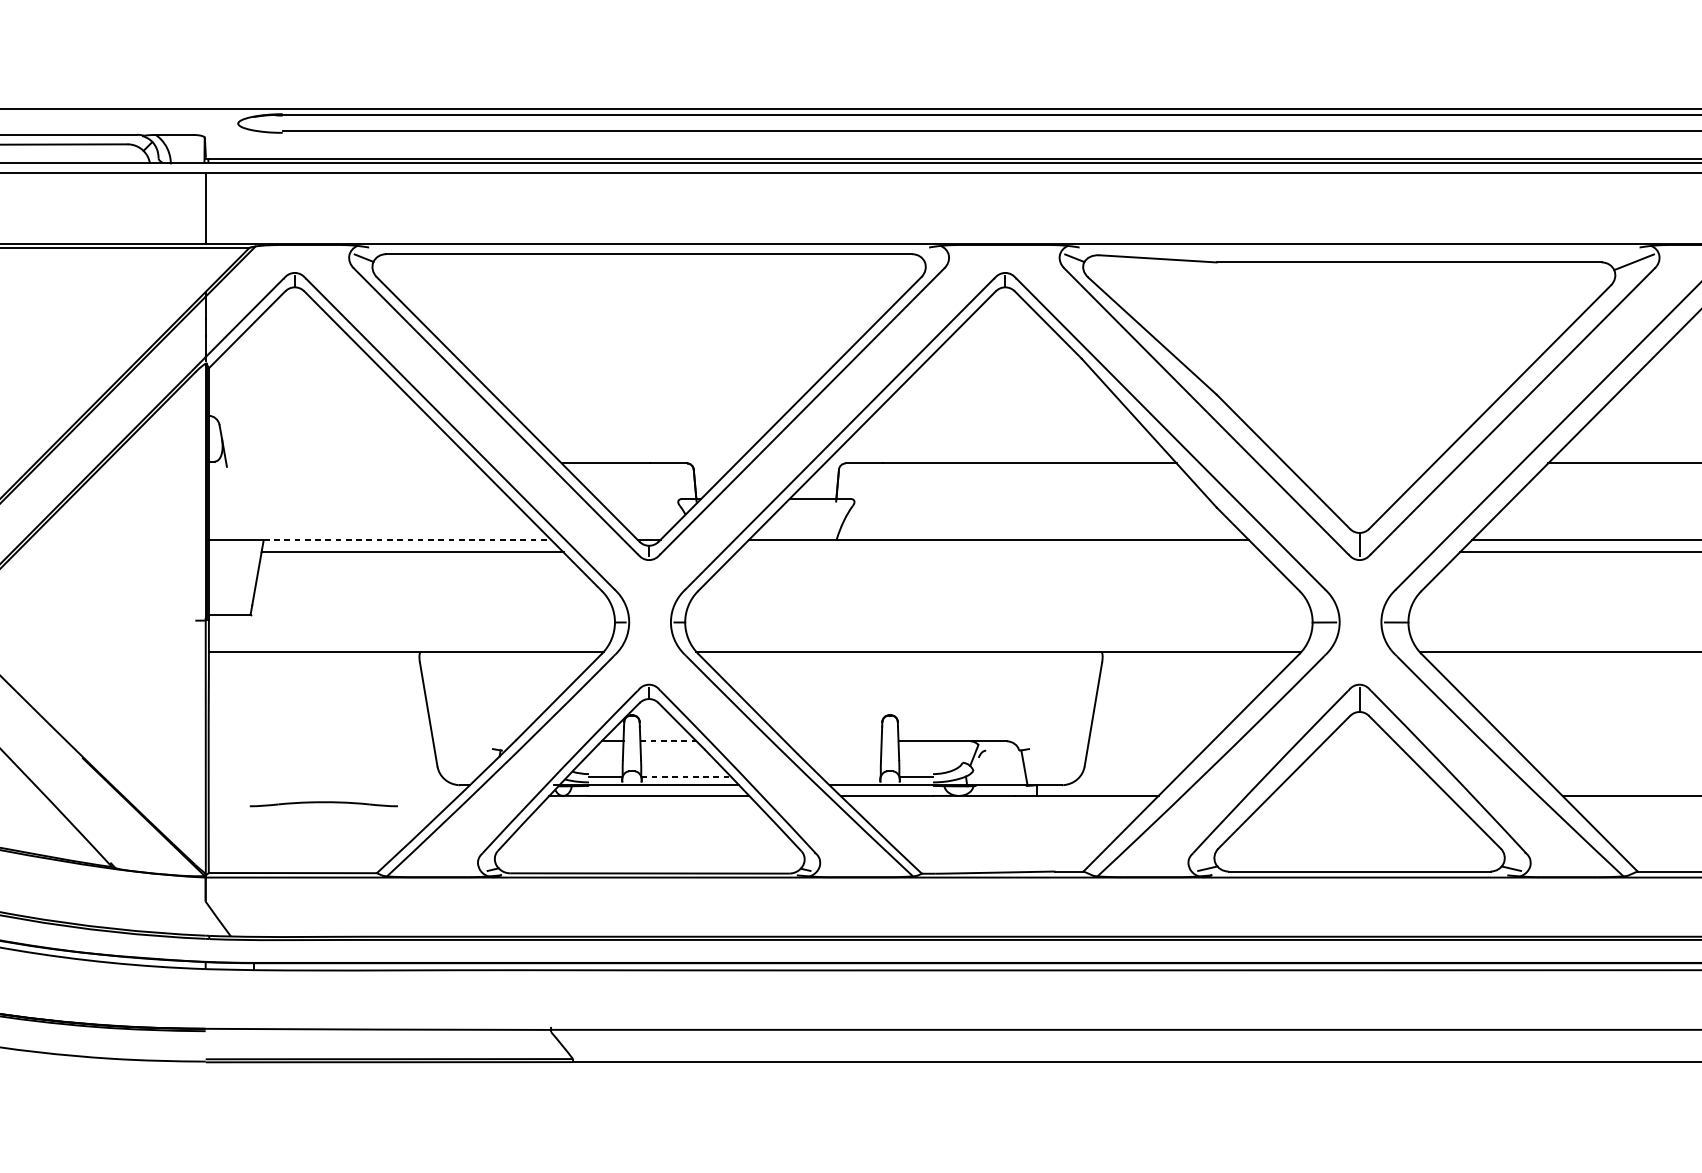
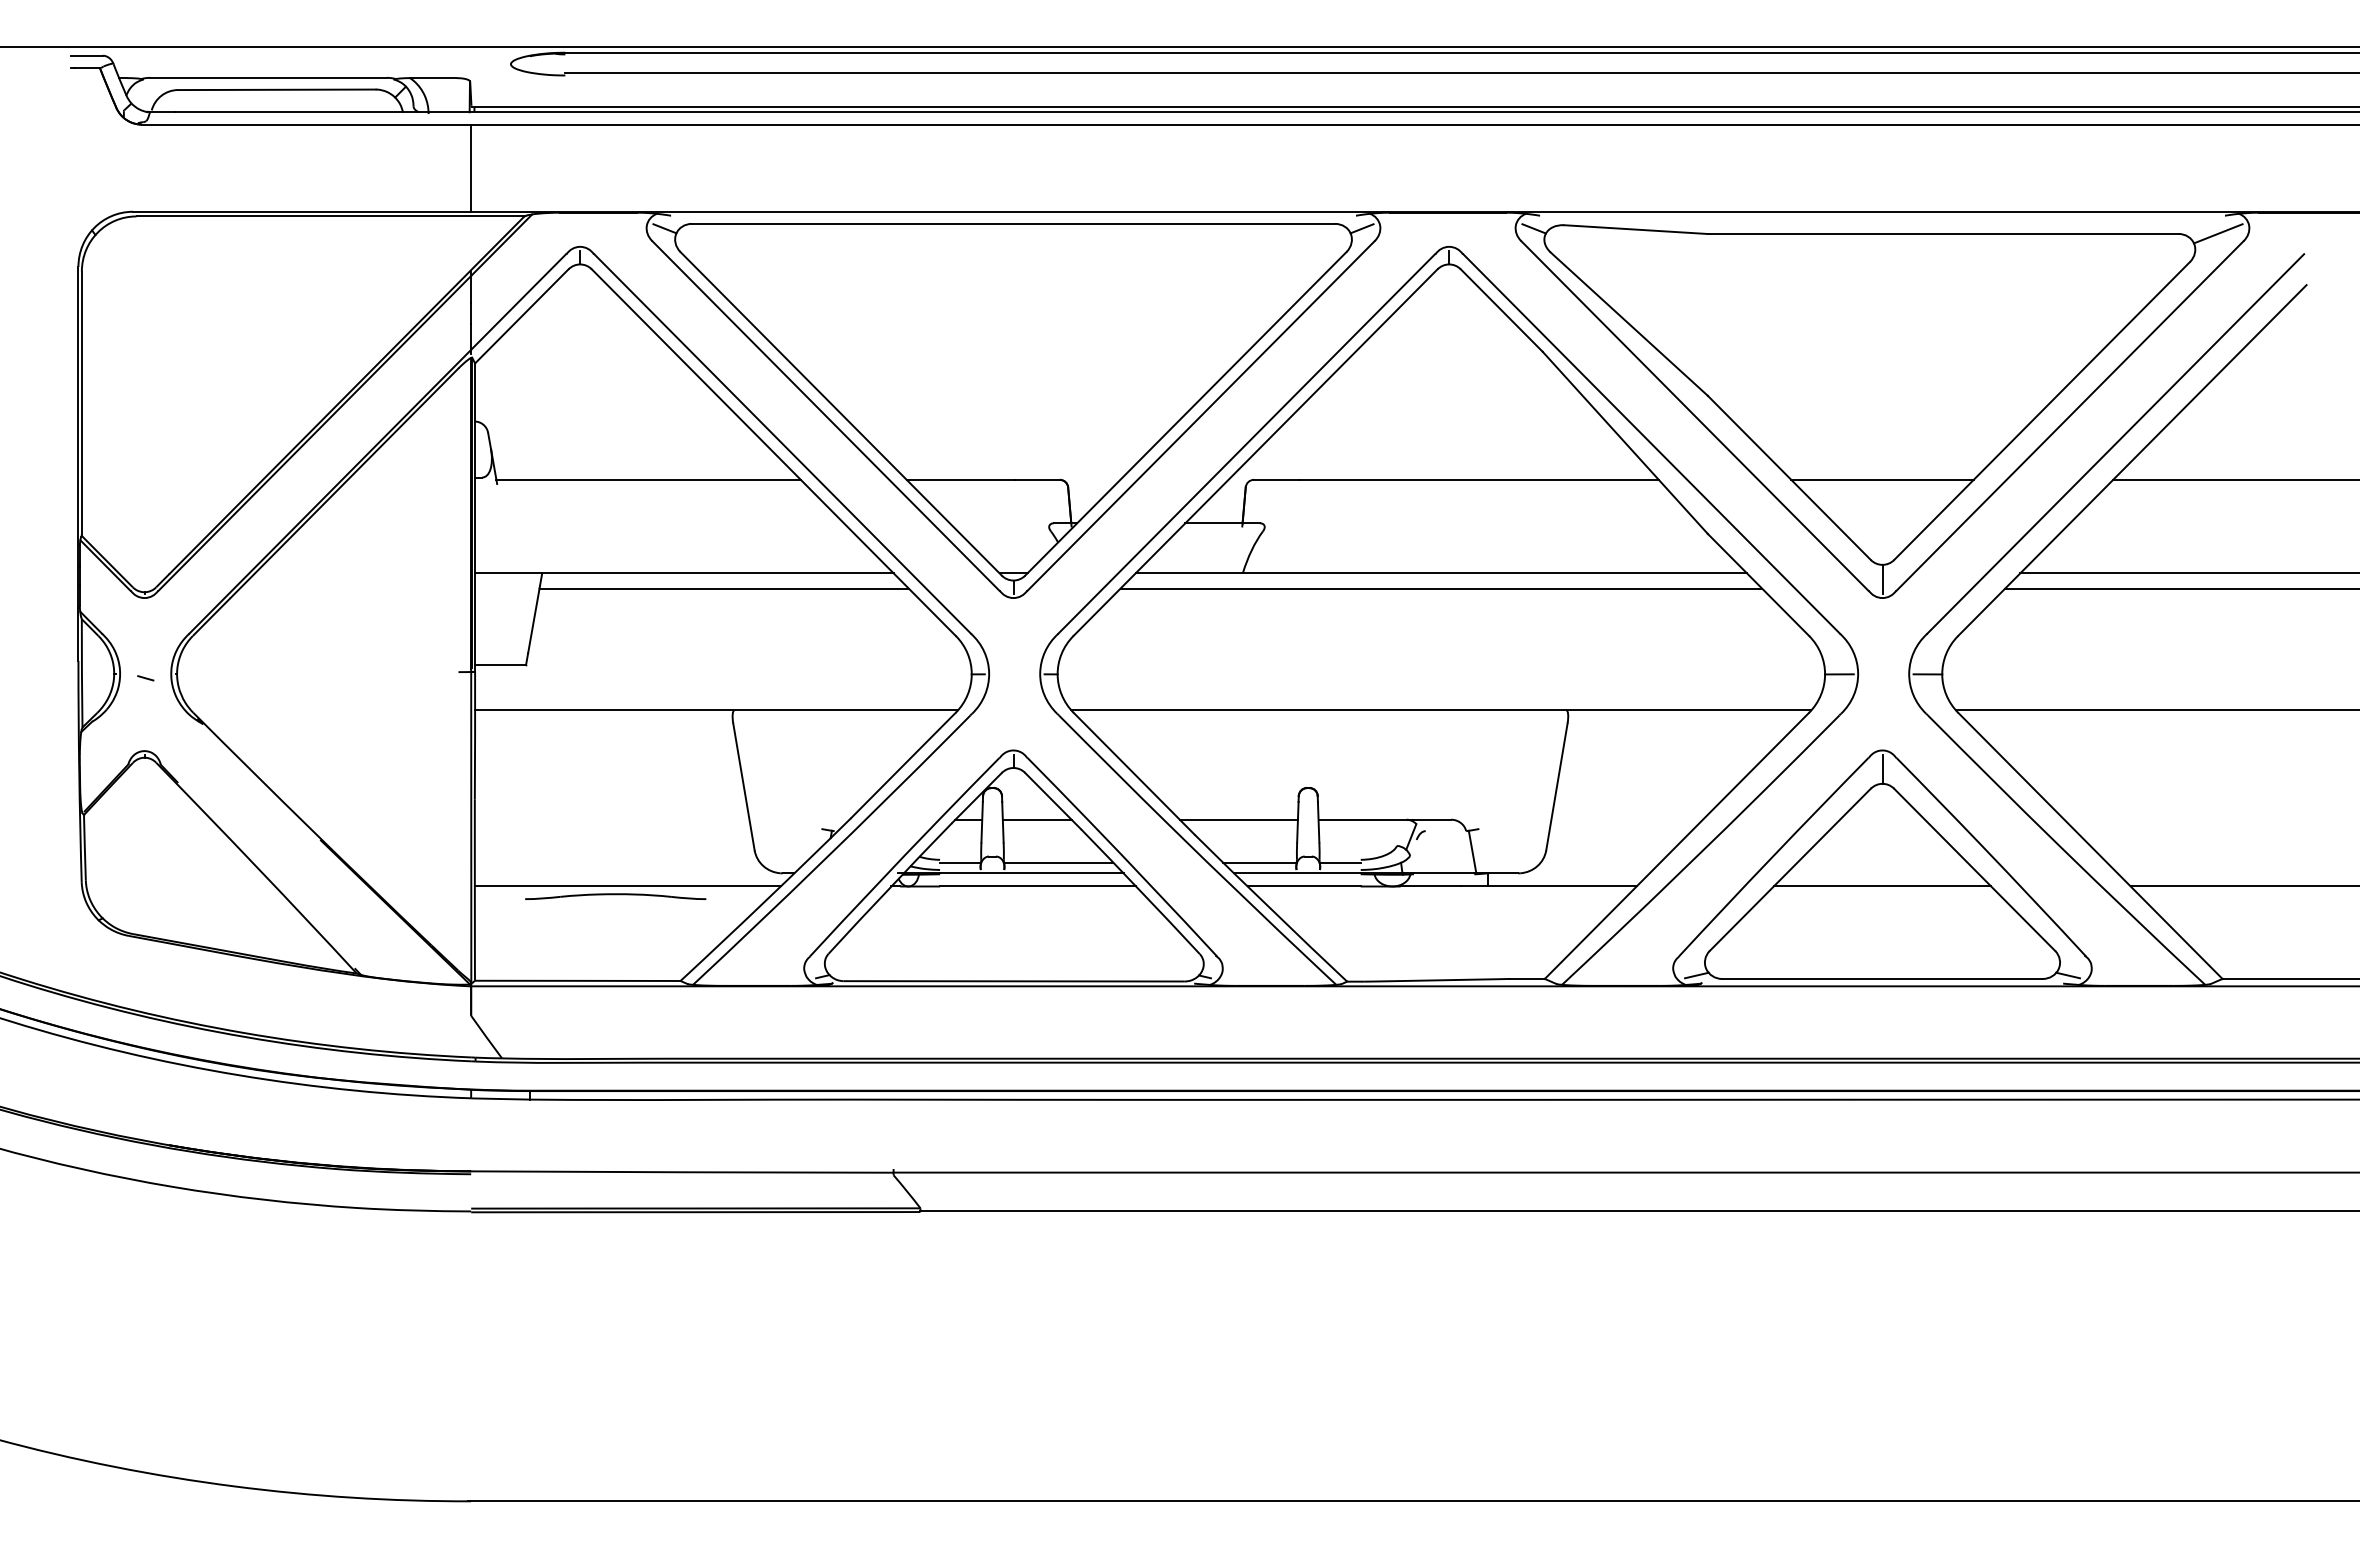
line: (933, 257) -> (1361, 228), added
line: (350, 463) -> (648, 479), added
line: (1359, 463) -> (1882, 479), added
line: (407, 540) -> (717, 573), dashed -> solid
line: (999, 552) -> (1441, 588), added
line: (668, 741) -> (1037, 819), dashed -> solid
line: (833, 741) -> (1238, 819), added
line: (685, 776) -> (1058, 862), dashed -> solid
line: (850, 776) -> (1259, 862), added
line: (333, 795) -> (627, 886), added
line: (1359, 795) -> (1882, 886), added

